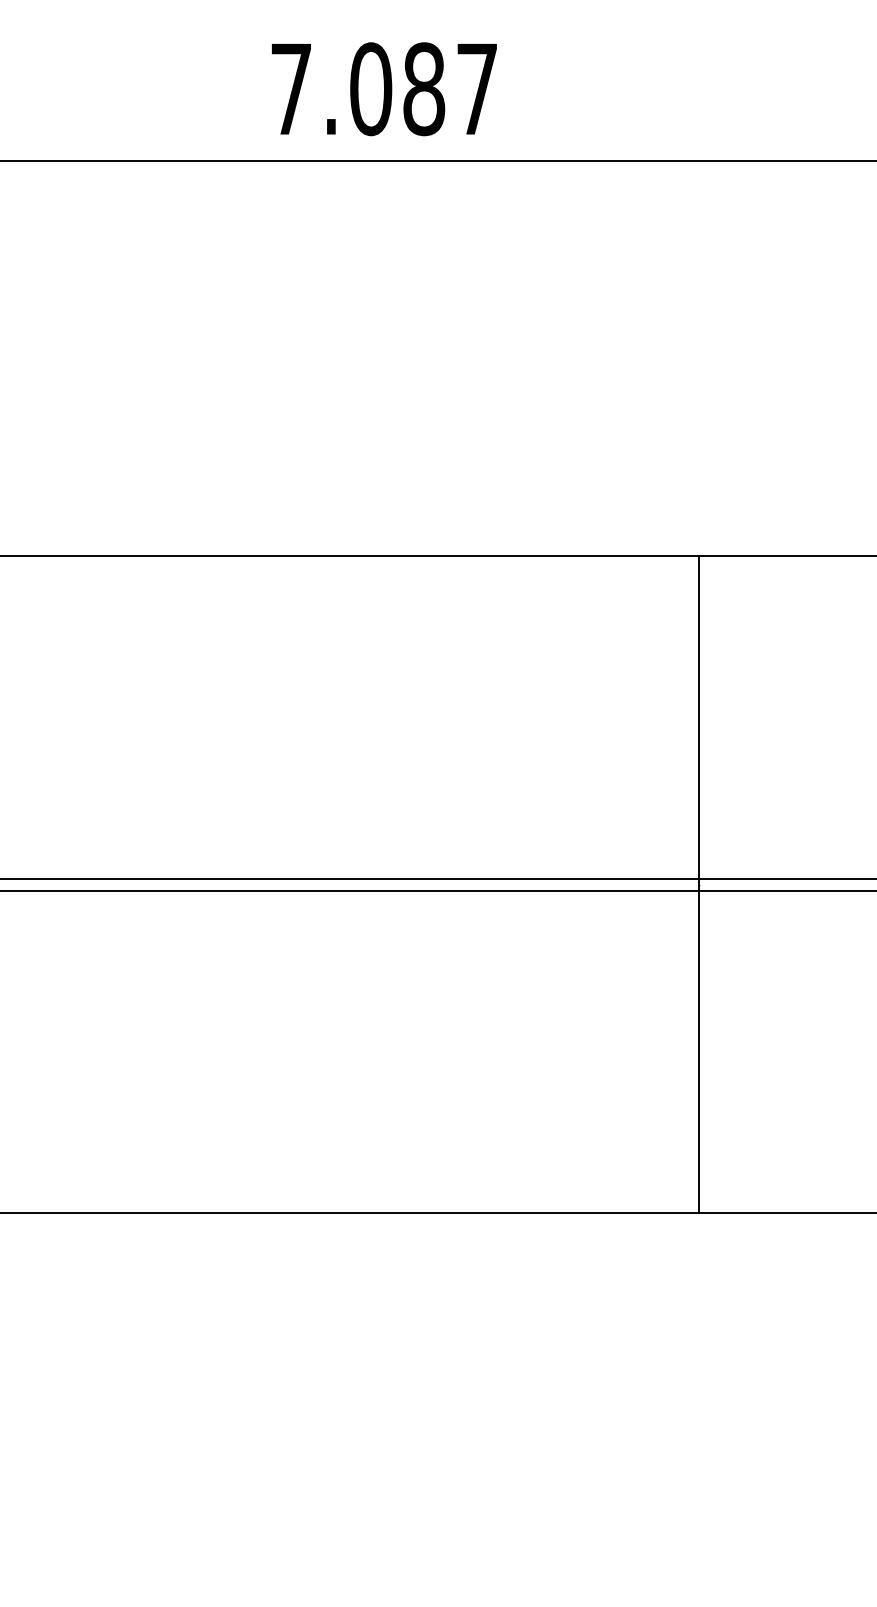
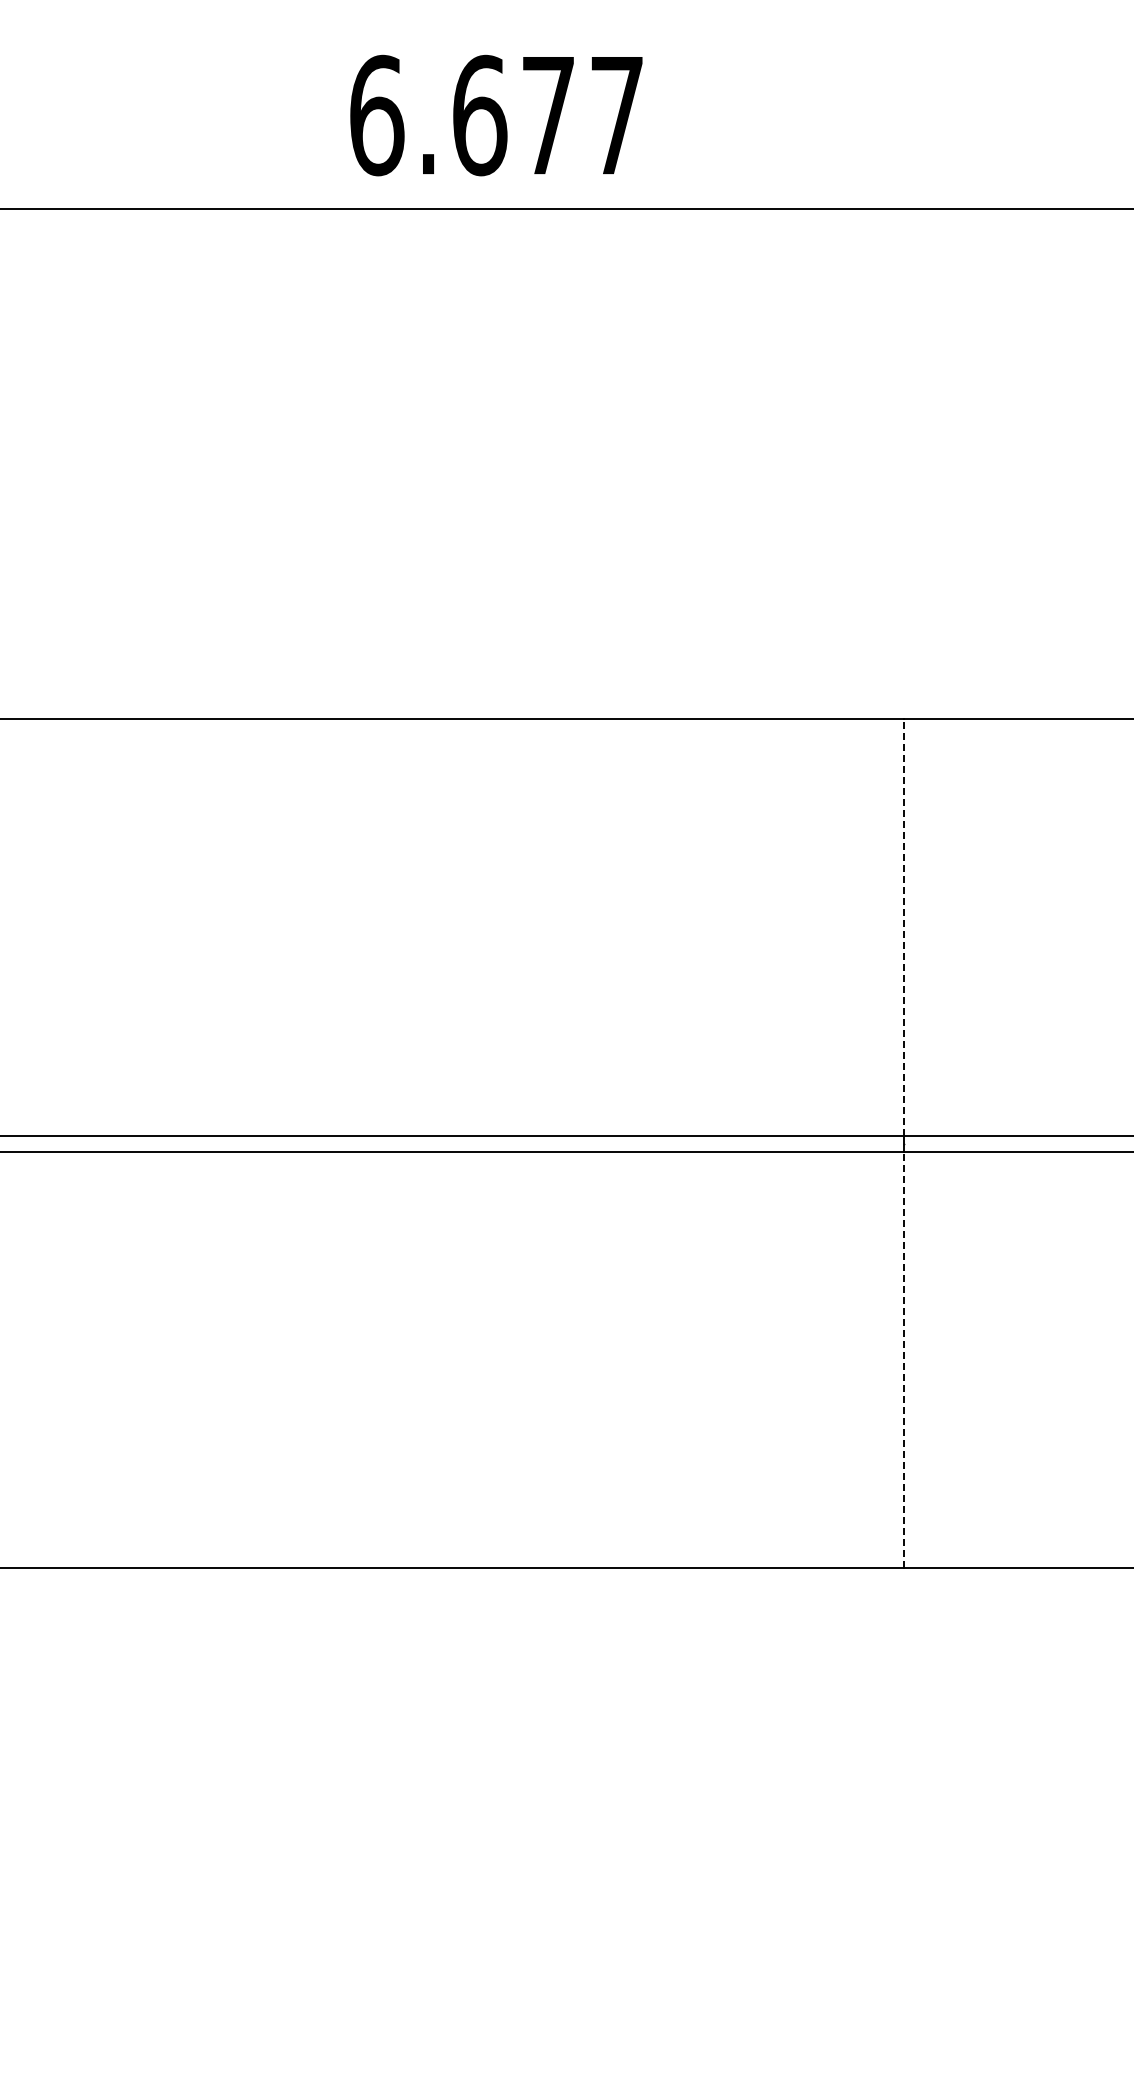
text: (357, 89) -> (462, 115), 7.087 -> 6.677
line: (699, 717) -> (904, 927), solid -> dashed
line: (699, 1051) -> (904, 1359), solid -> dashed

